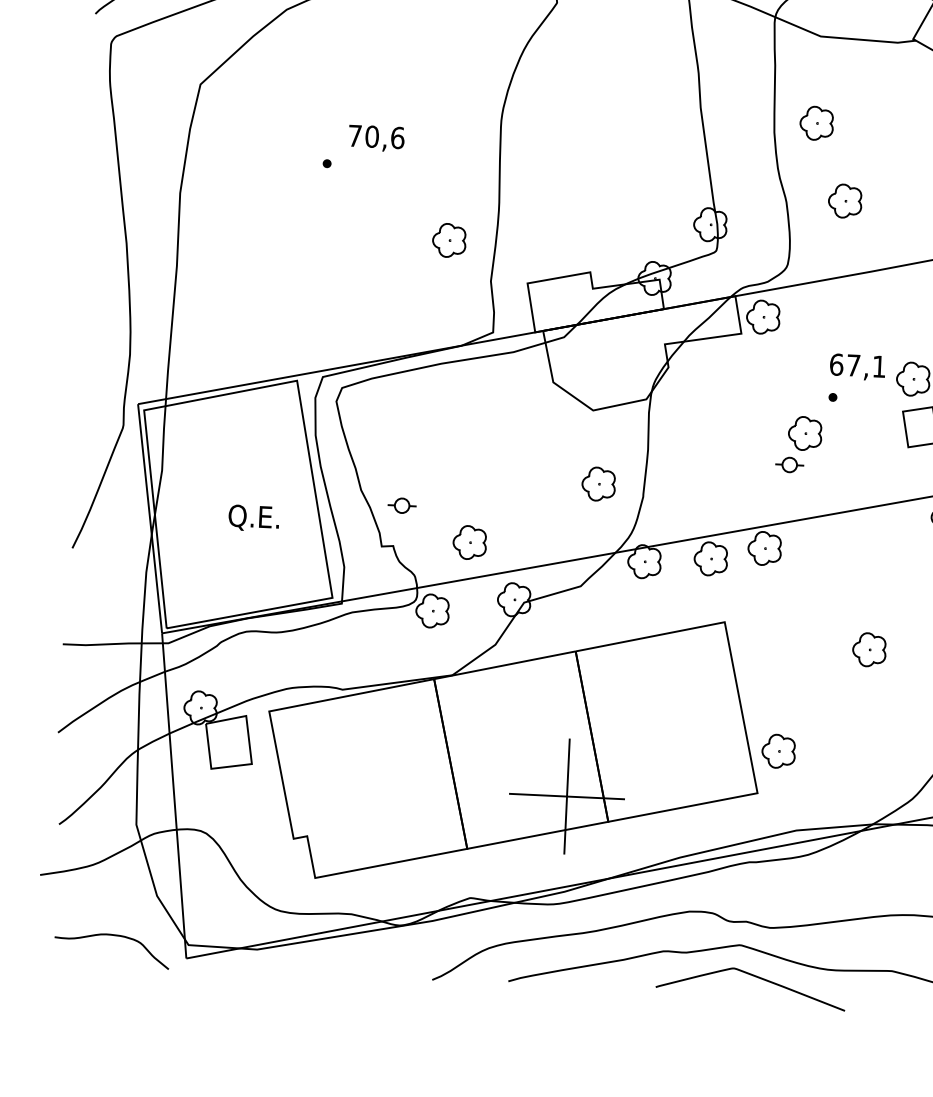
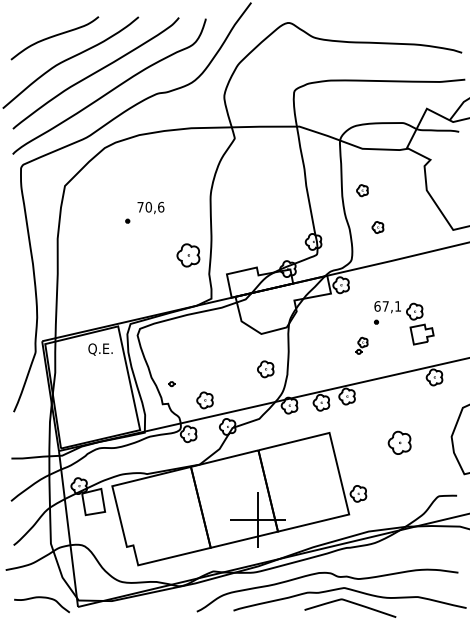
part: (816, 122) -> (362, 190), size x0.7
part: (844, 201) -> (377, 227), size x0.7
part: (447, 240) -> (187, 255), size x1.4
part: (799, 444) -> (361, 345), size x0.6
part: (401, 504) -> (171, 383), size x0.6
text: (253, 518) -> (100, 349), moved
part: (868, 648) -> (399, 442), size x1.4

